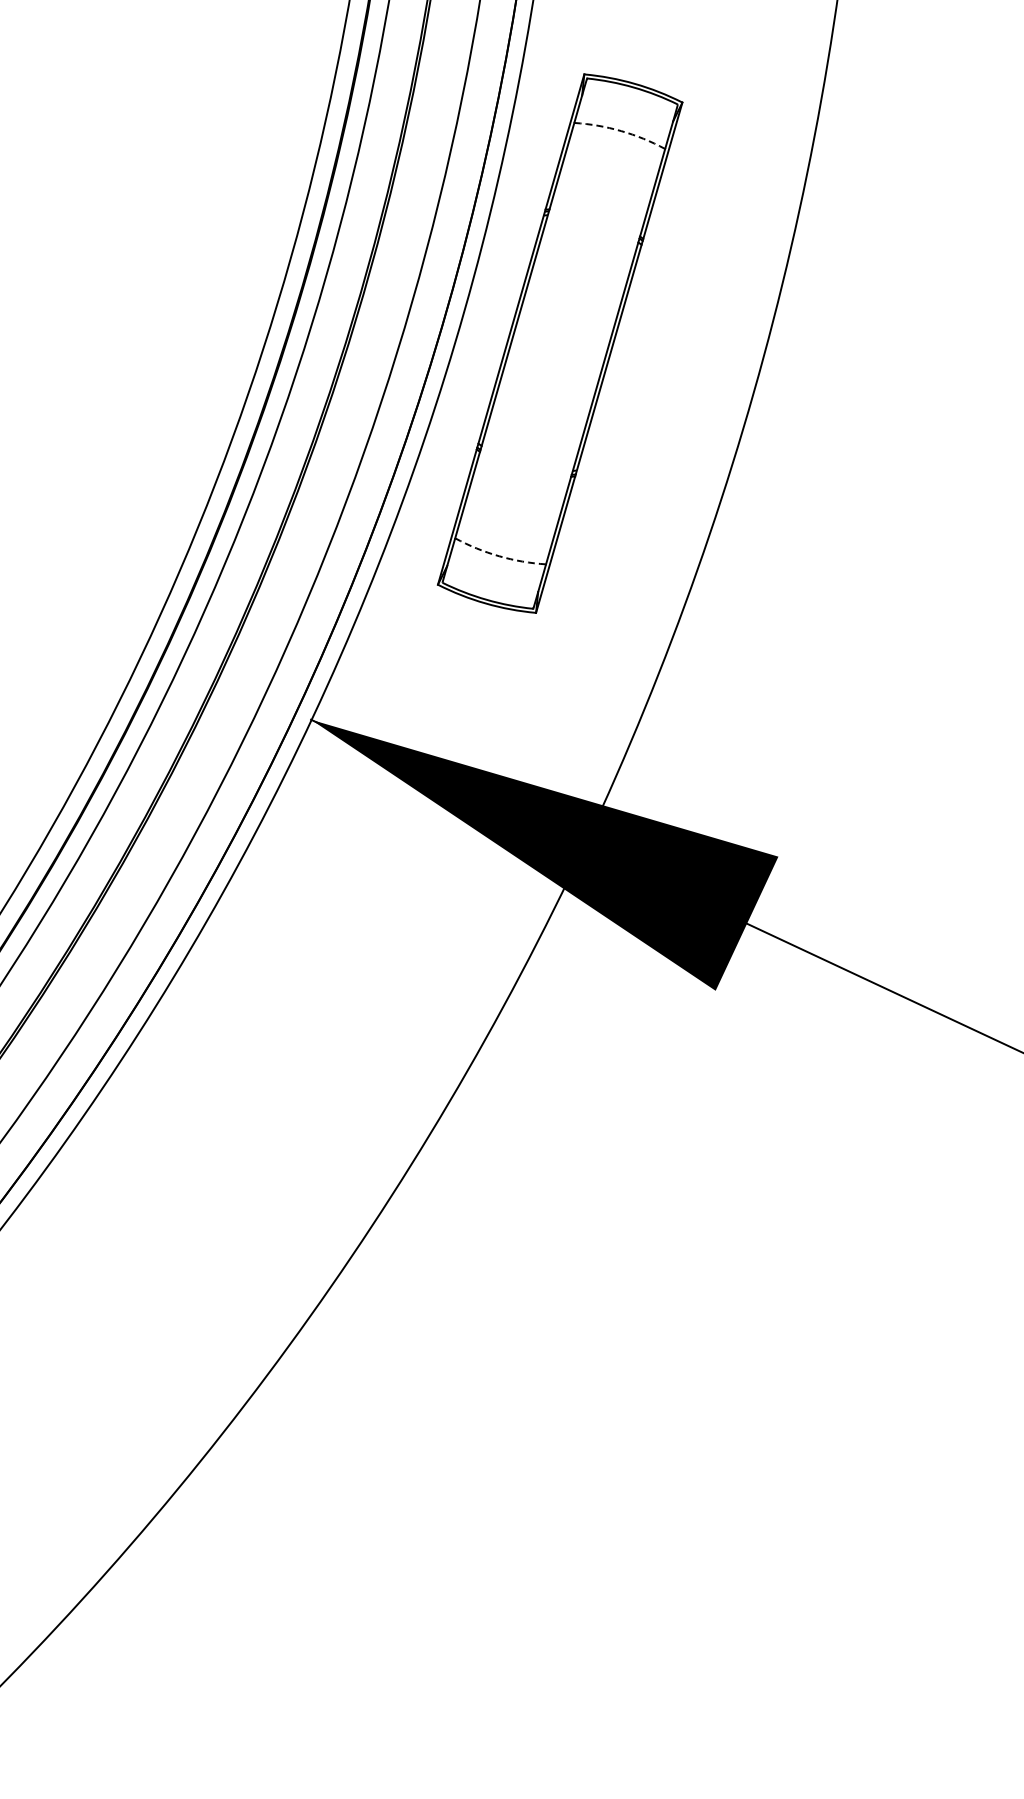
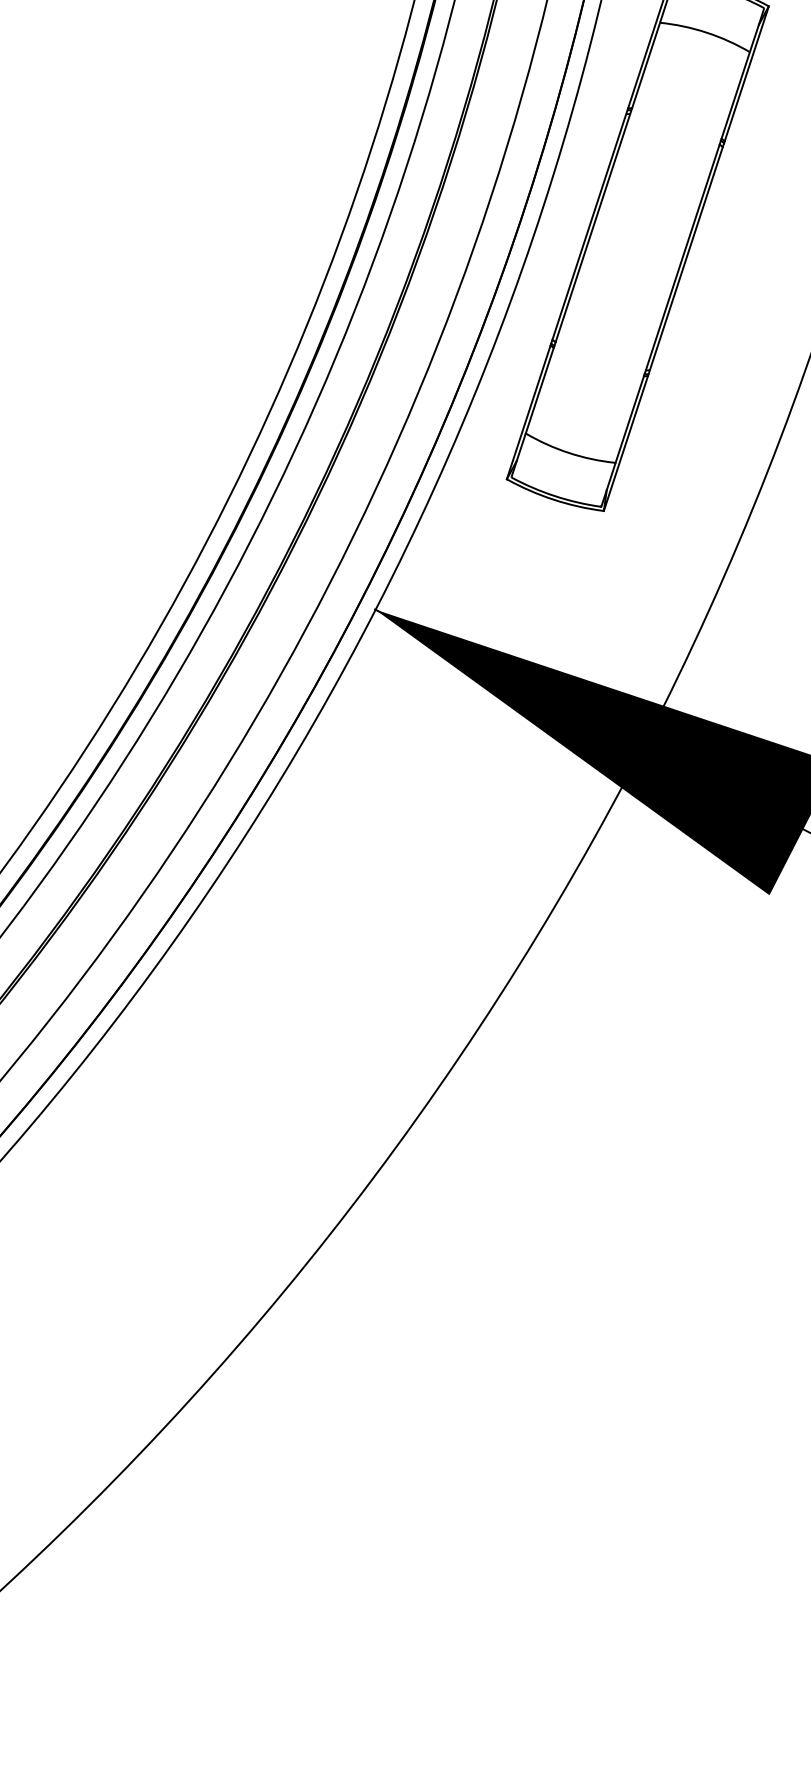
arc: (621, 131) -> (706, 33), dashed -> solid
arc: (499, 556) -> (569, 453), dashed -> solid

